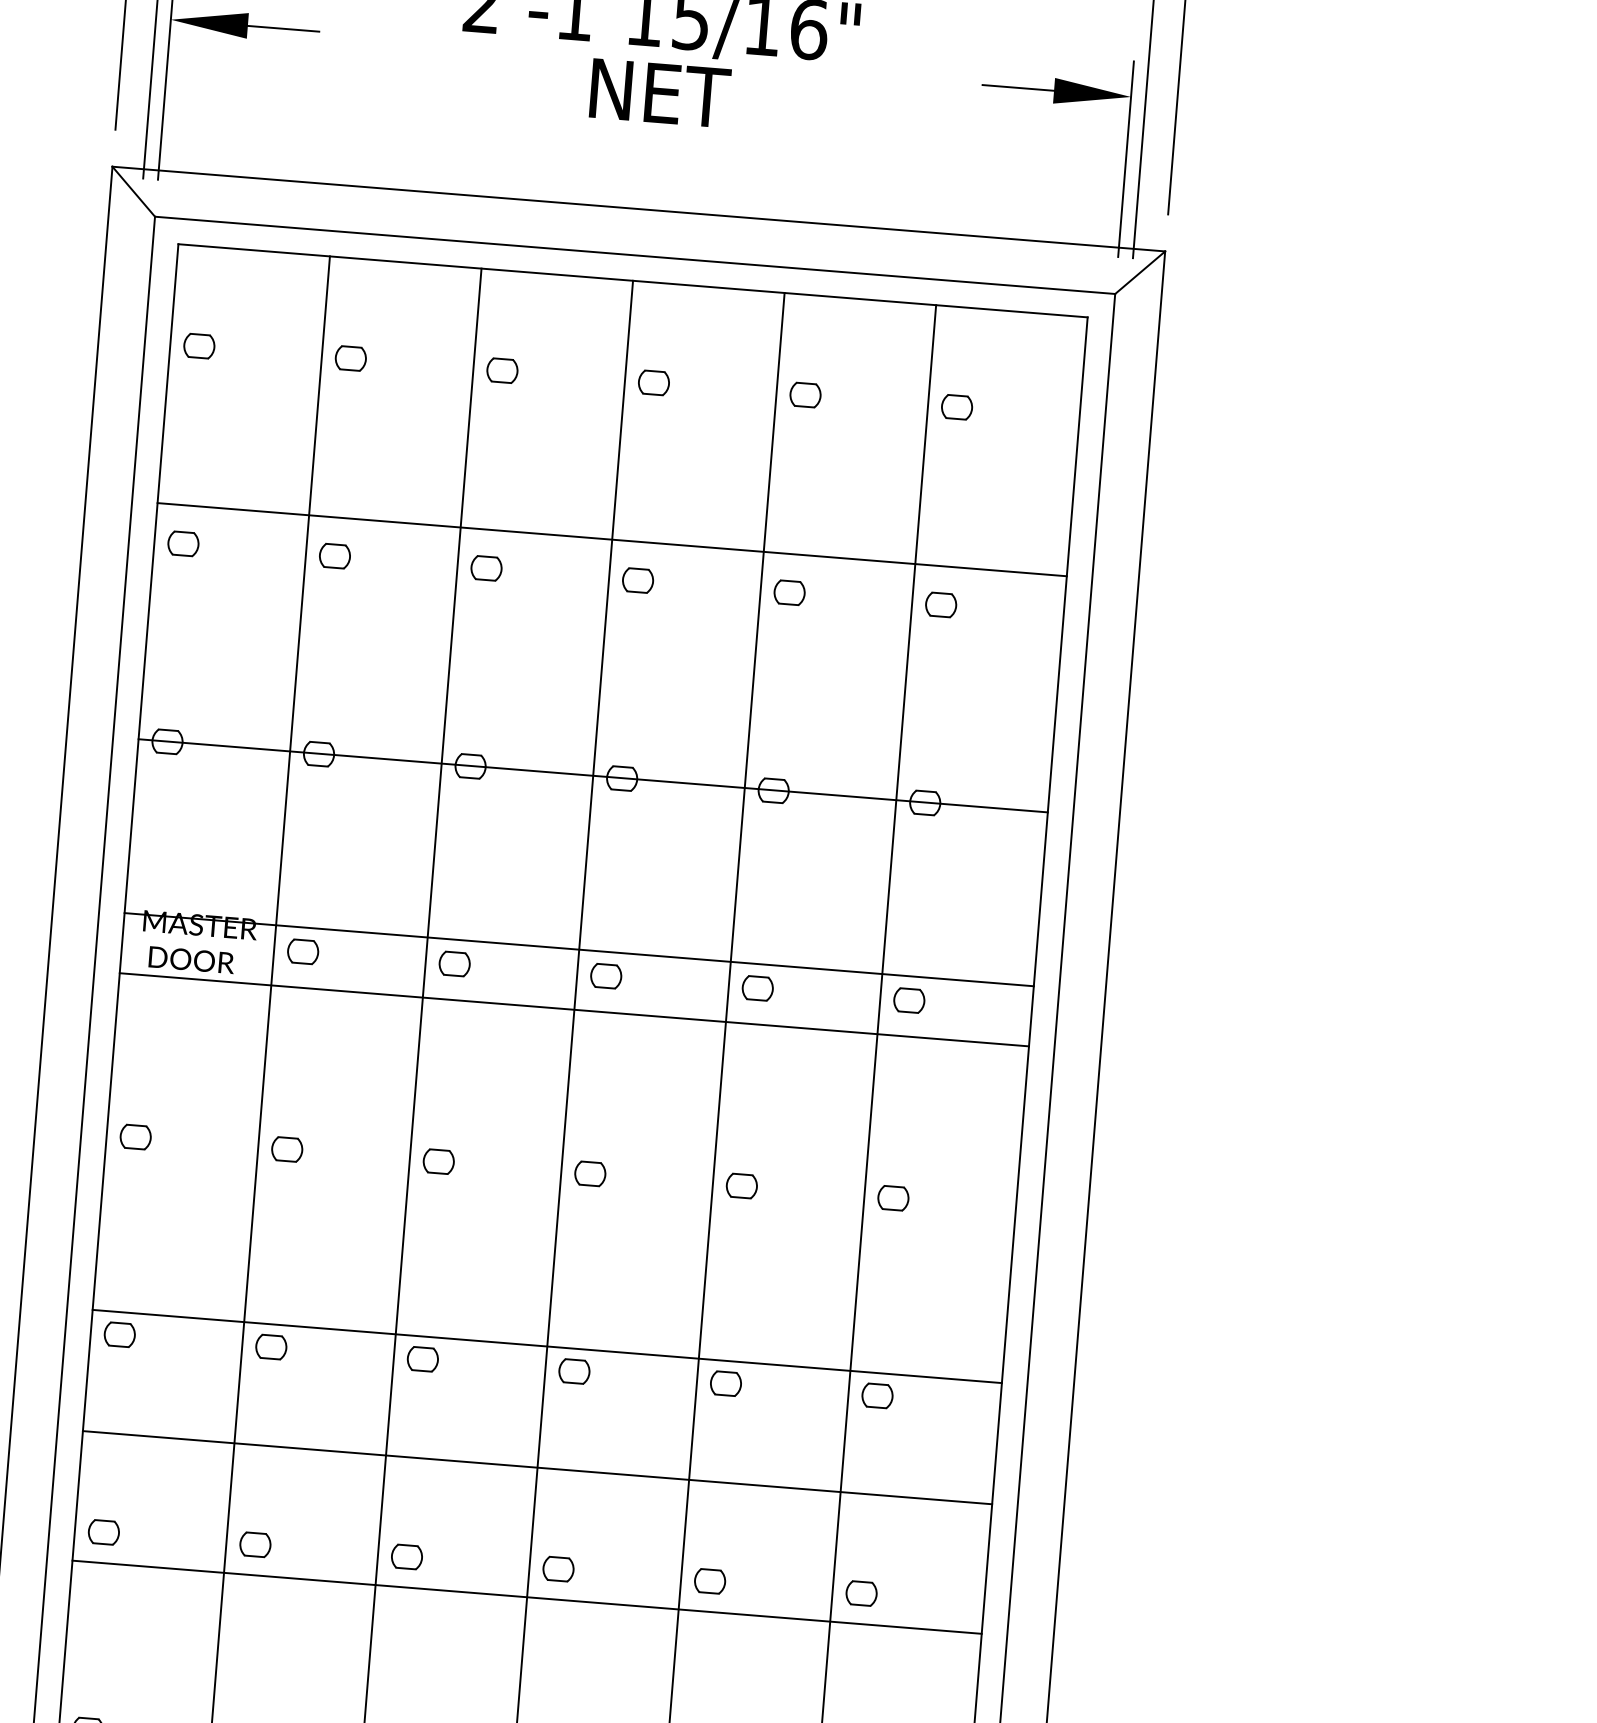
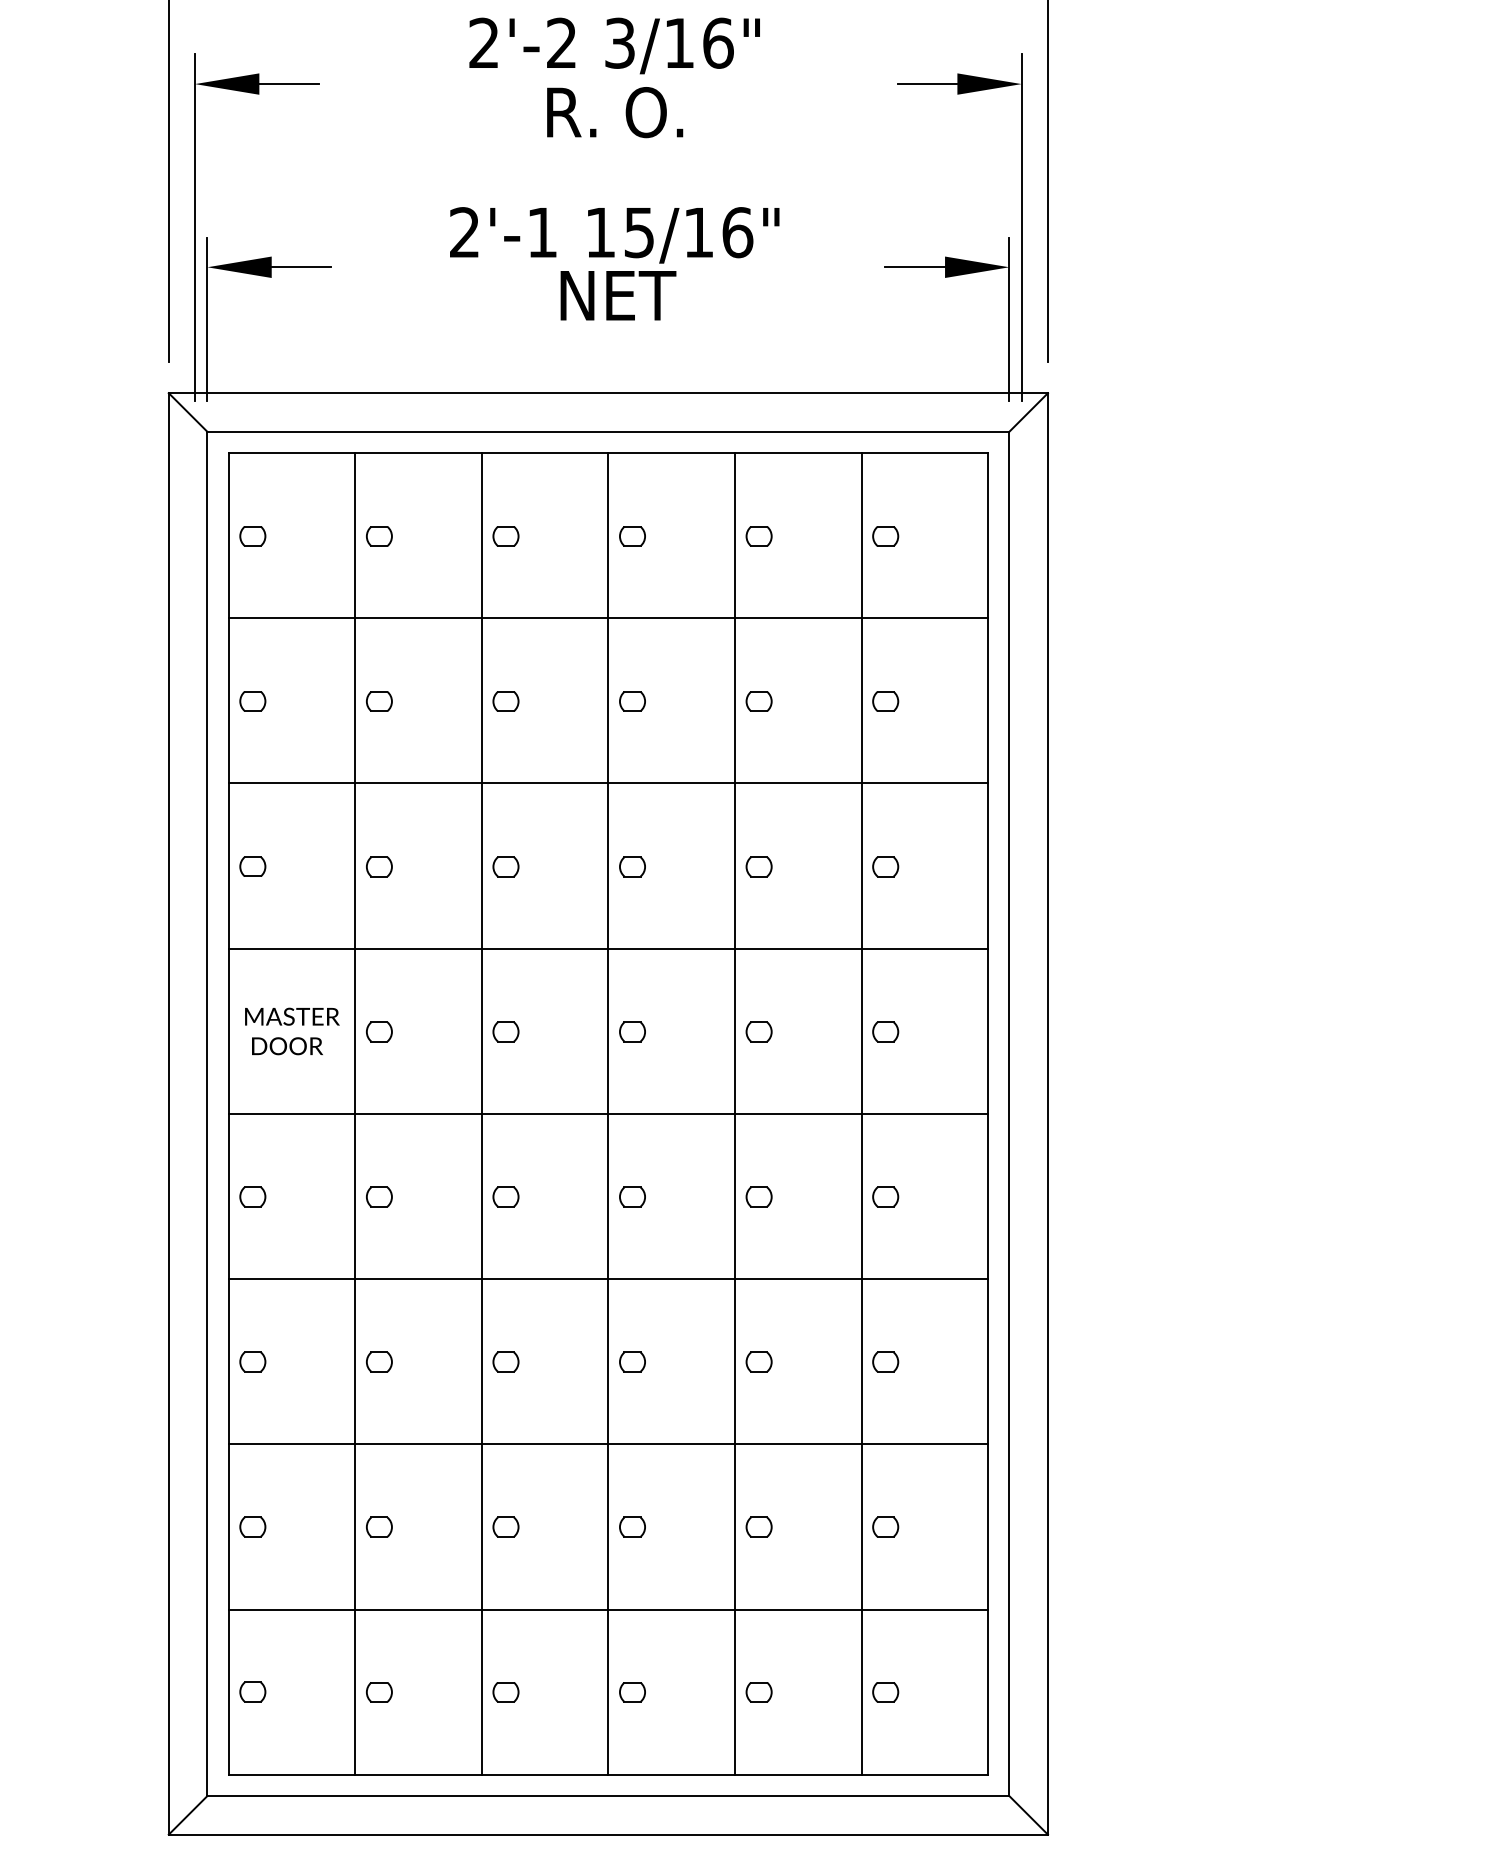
line: (612, 539) -> (608, 618), moved
line: (593, 775) -> (608, 783), moved
line: (579, 949) -> (608, 948), moved
line: (574, 1009) -> (608, 1113), moved
line: (547, 1346) -> (608, 1279), moved
line: (527, 1597) -> (608, 1609), moved

